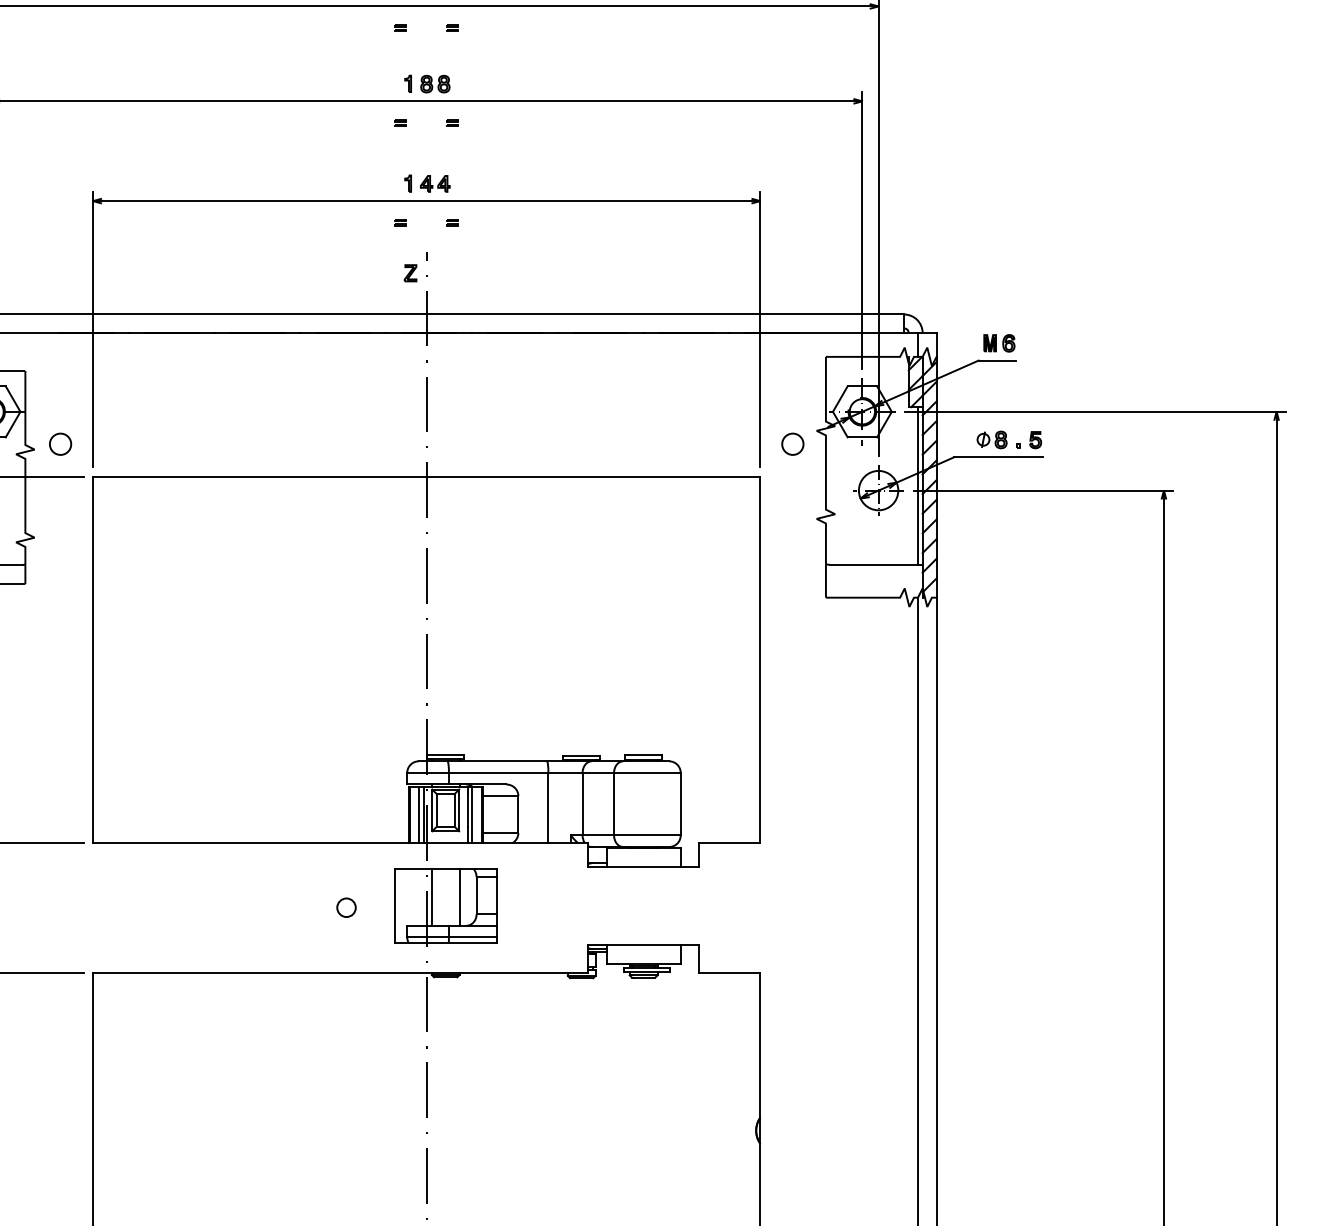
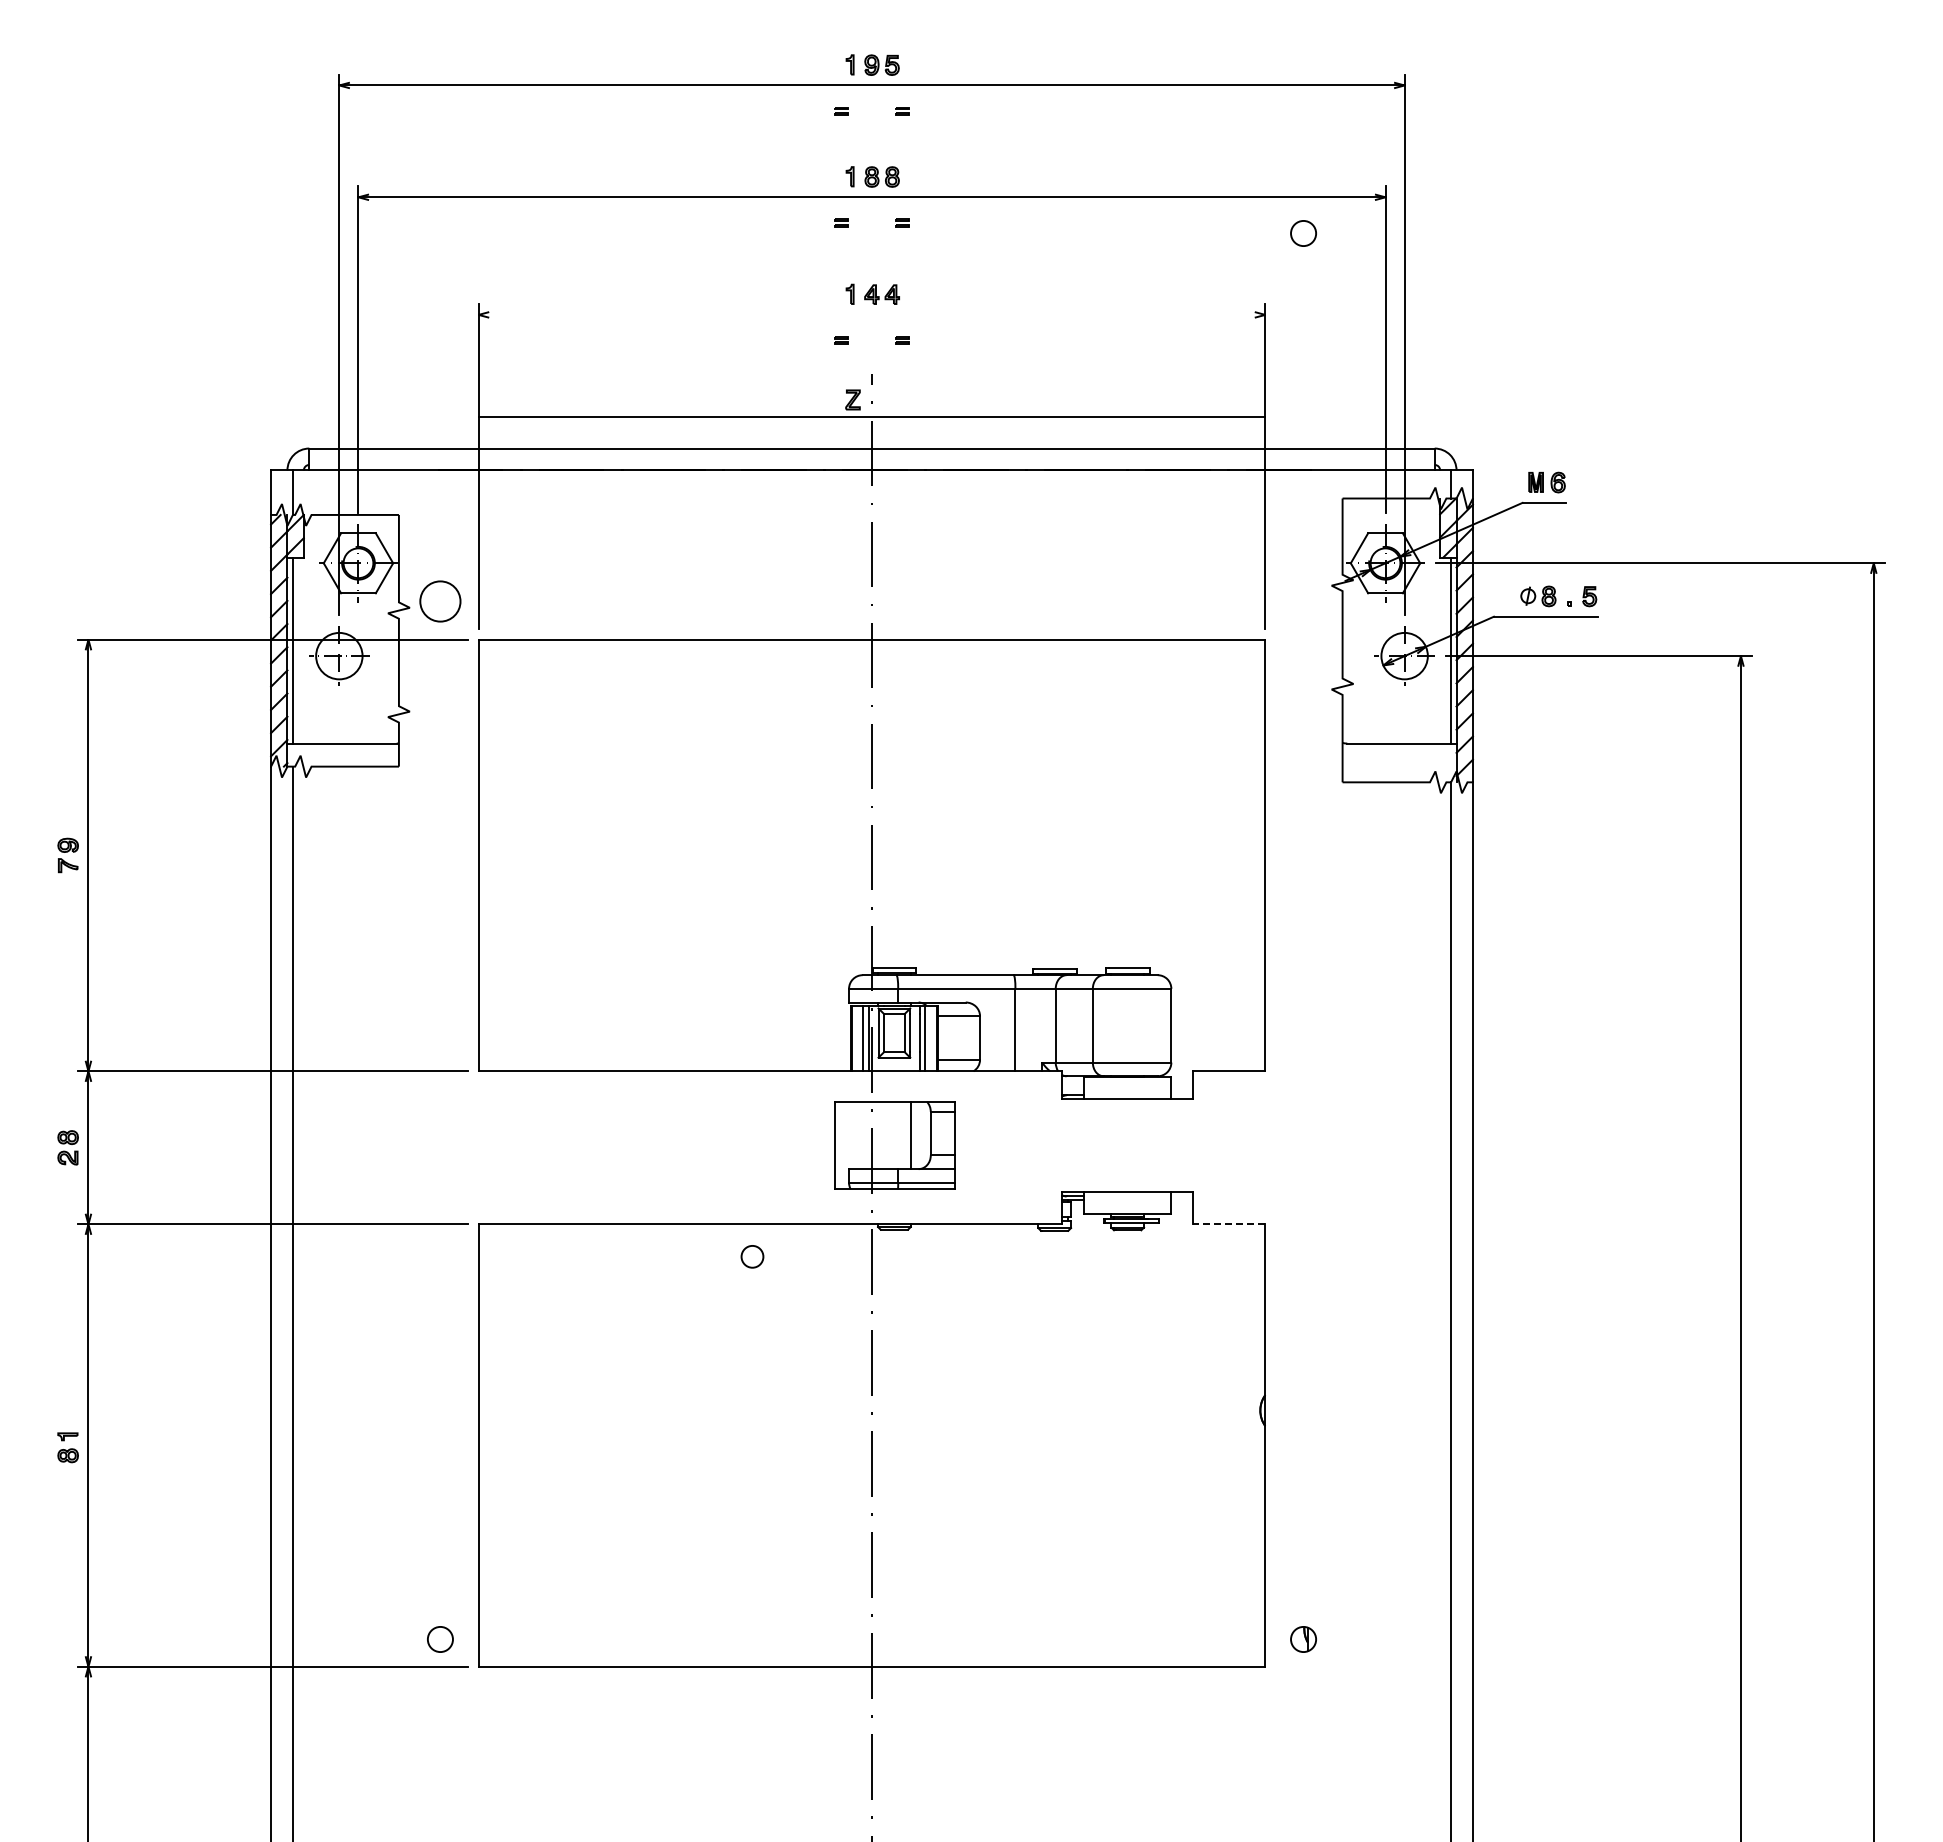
line: (426, 200) -> (871, 416), moved
circle: (59, 444) -> (439, 601), size x1.6
circle: (792, 444) -> (1303, 233), moved
line: (432, 897) -> (878, 1135), removed
circle: (346, 907) -> (752, 1256), moved
line: (729, 972) -> (1228, 1224), solid -> dashed

